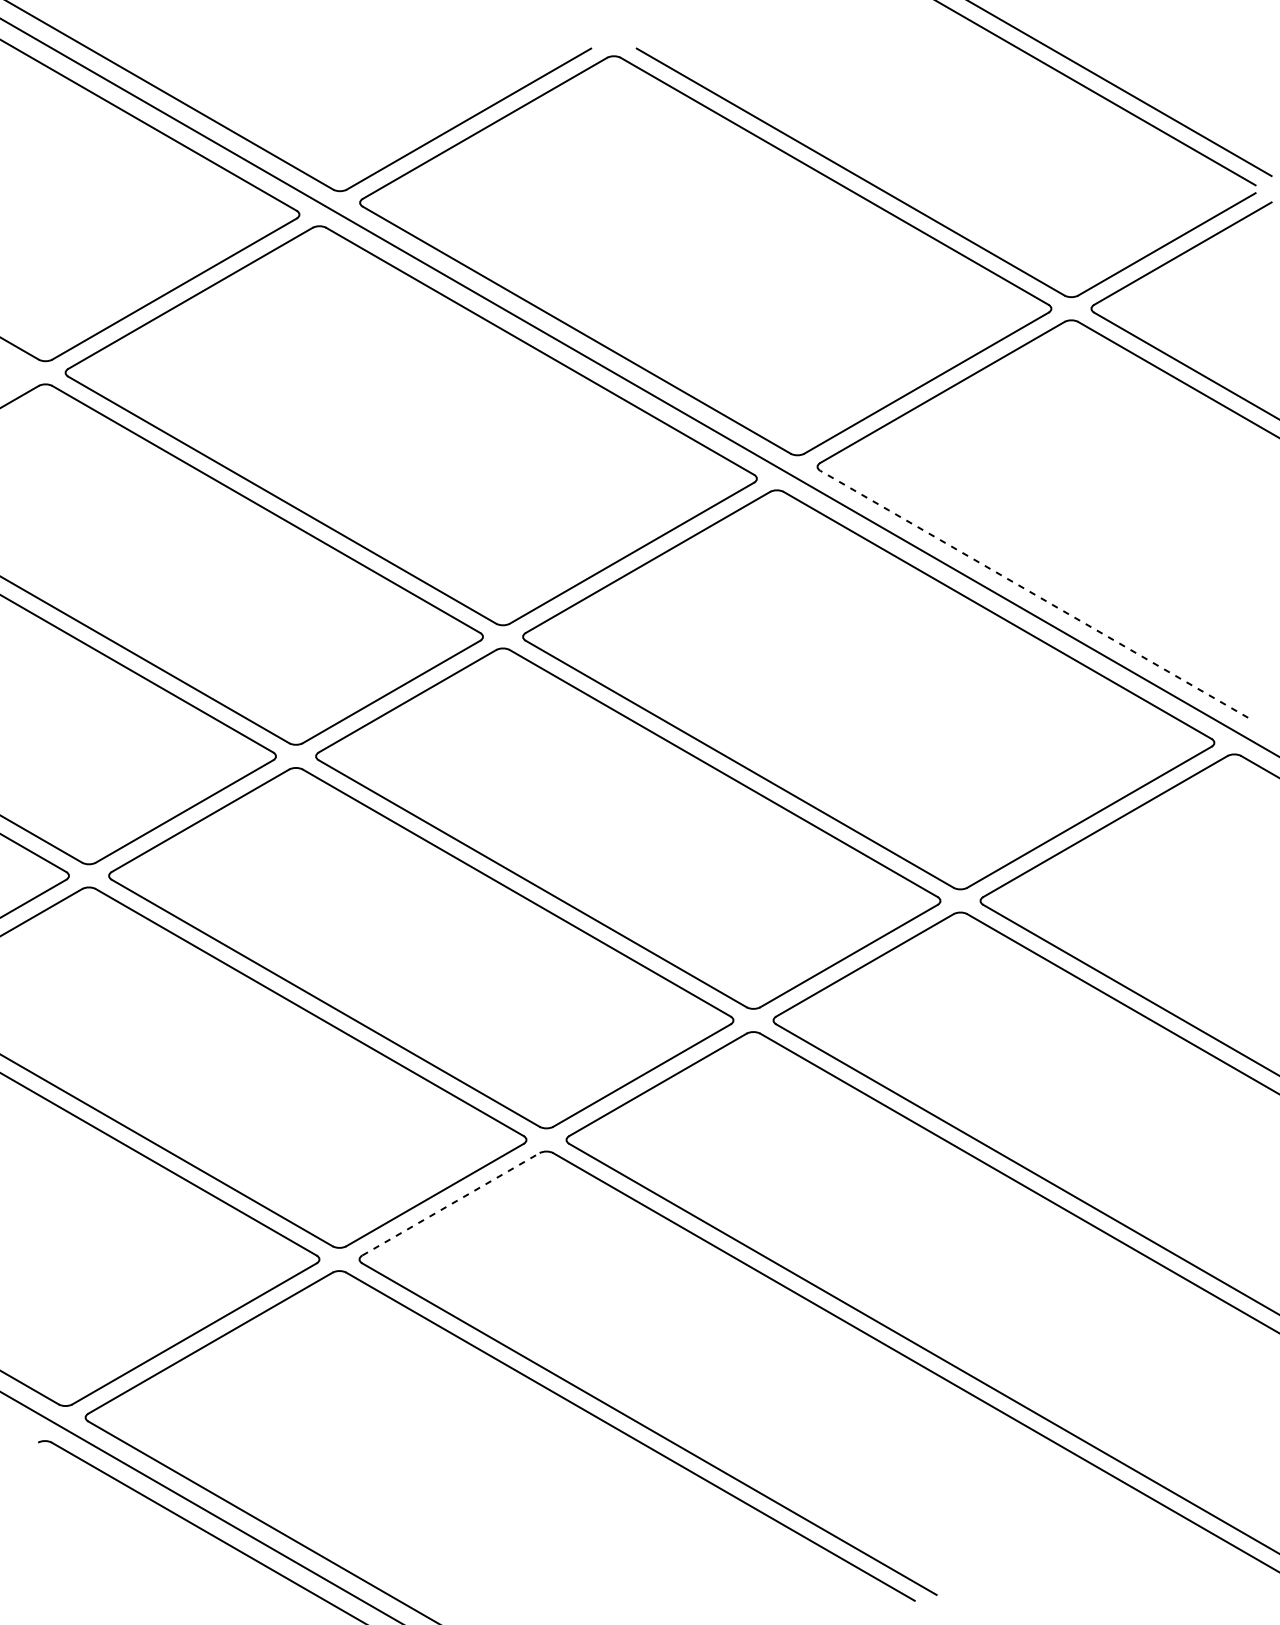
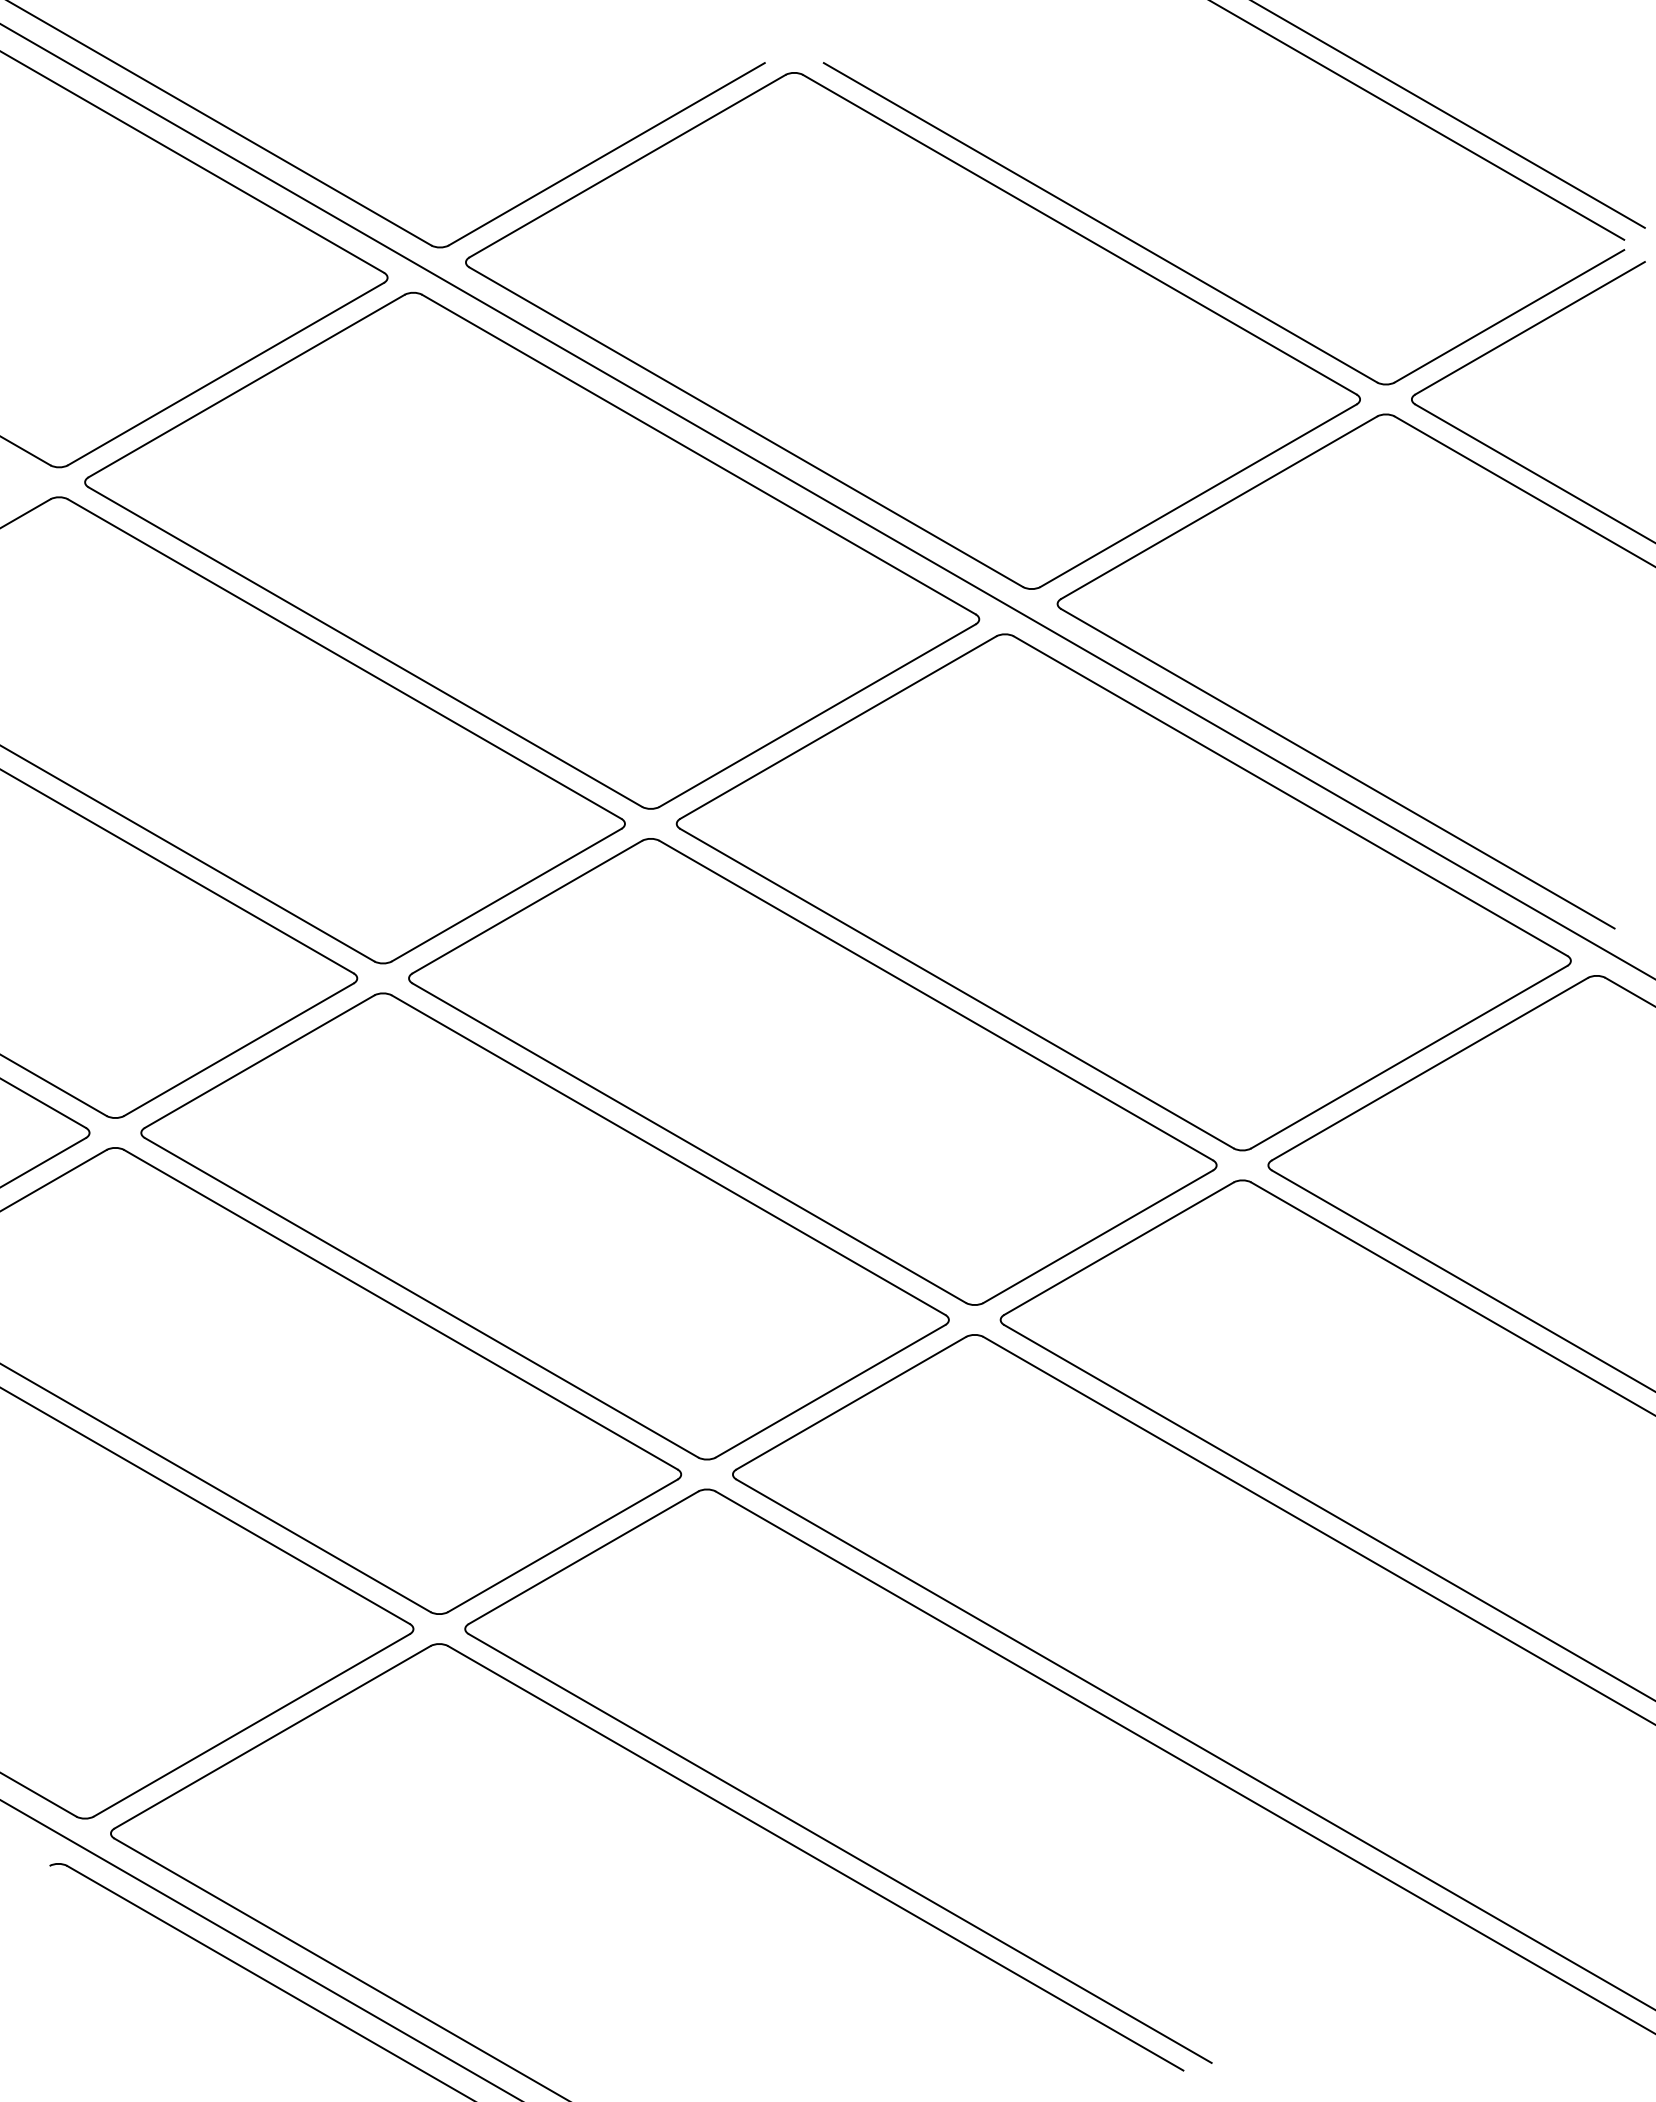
line: (1033, 594) -> (1337, 768), dashed -> solid
line: (451, 1204) -> (584, 1557), dashed -> solid

